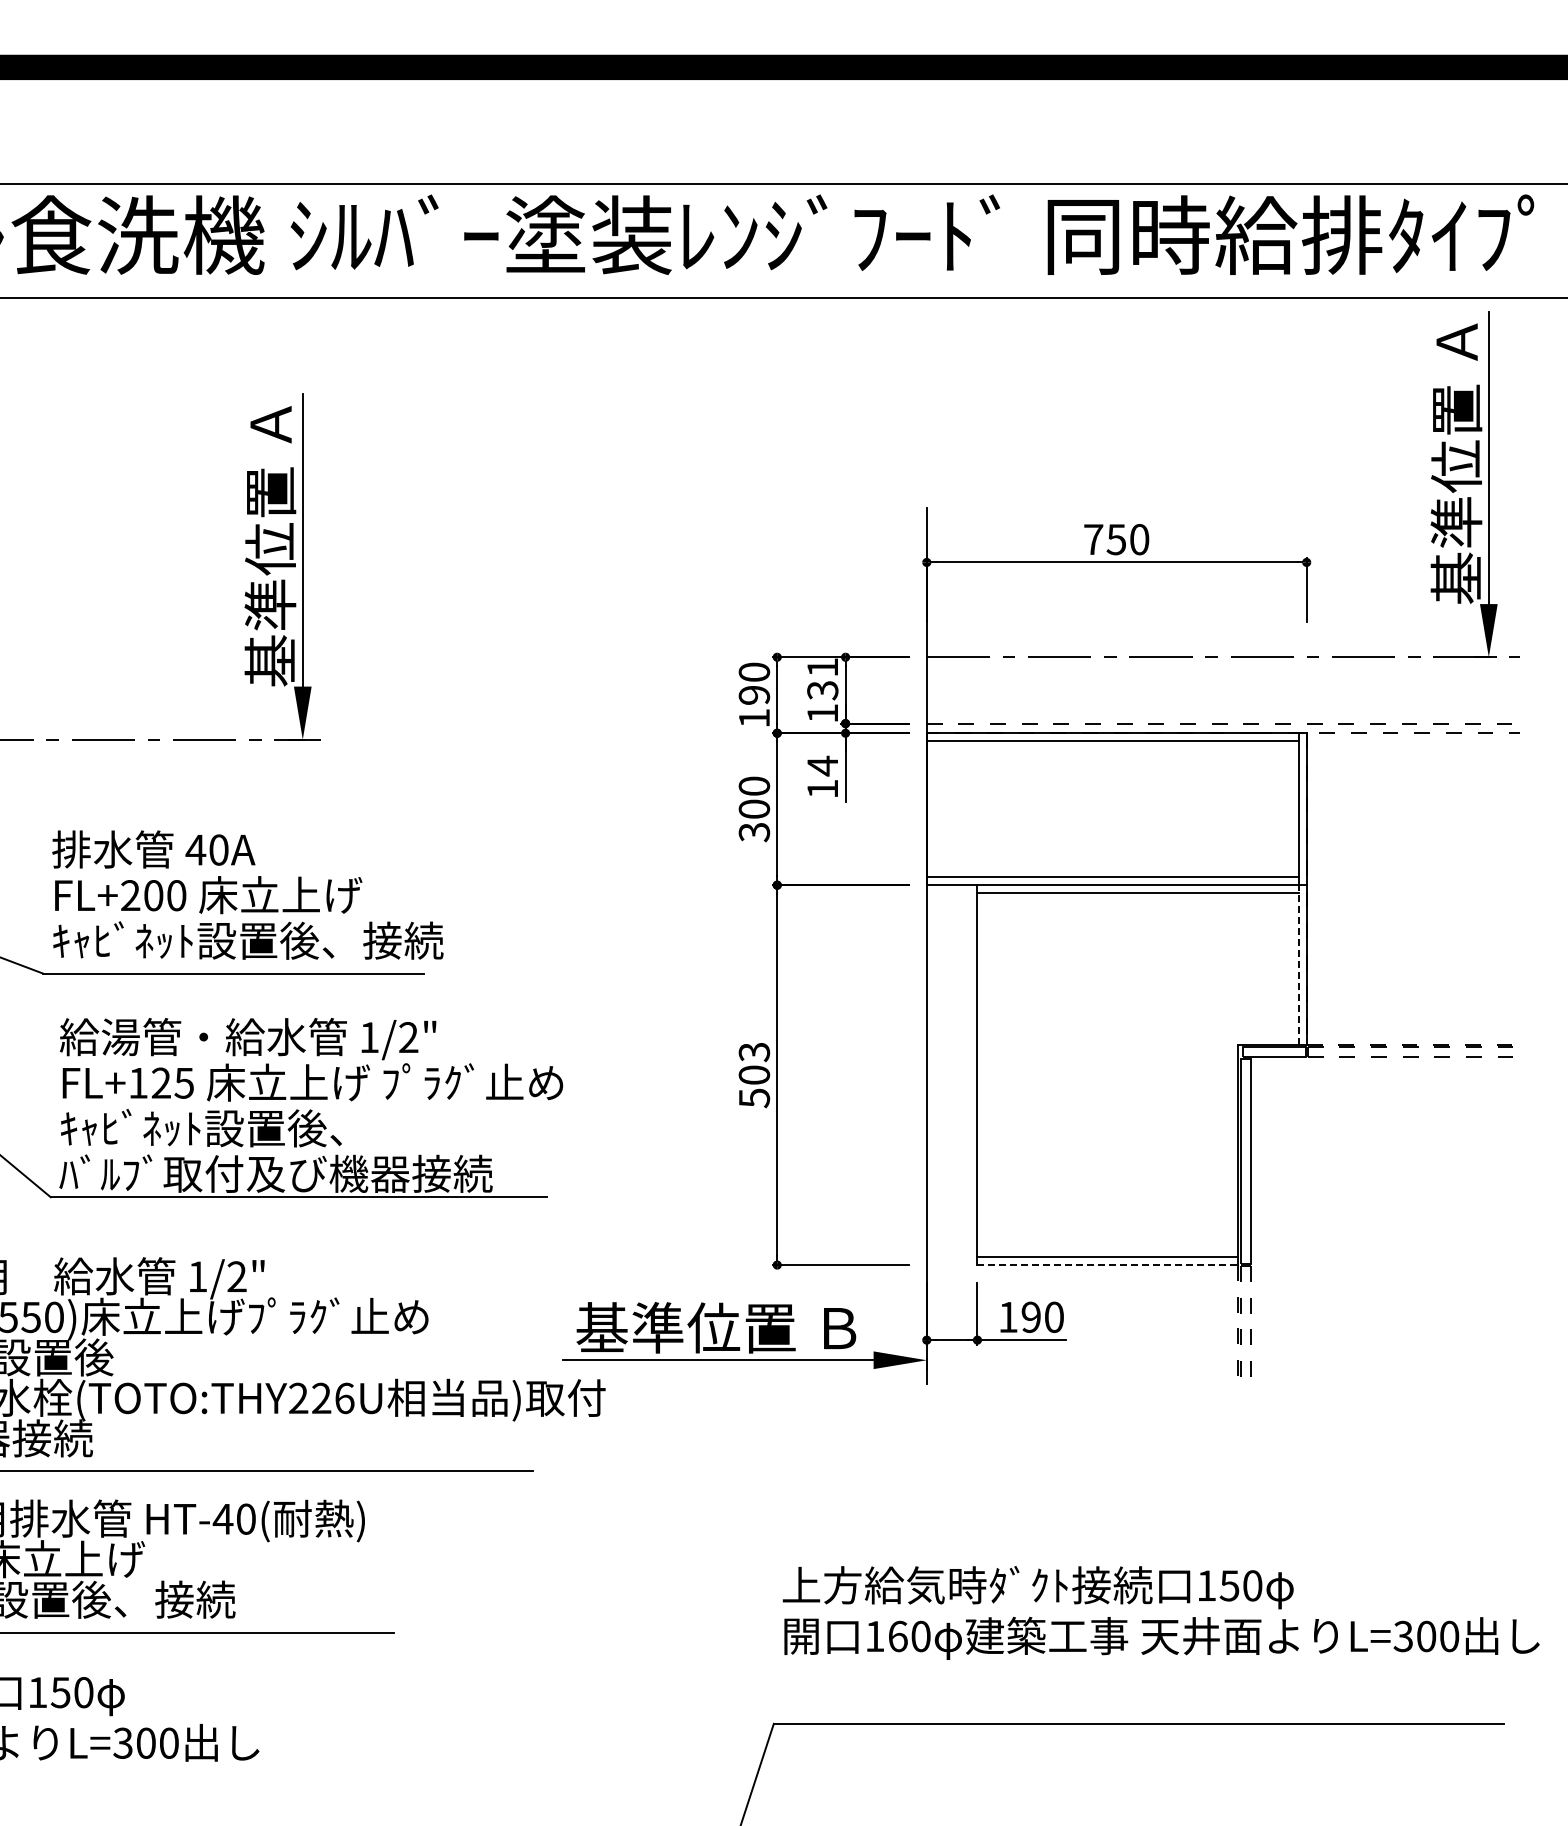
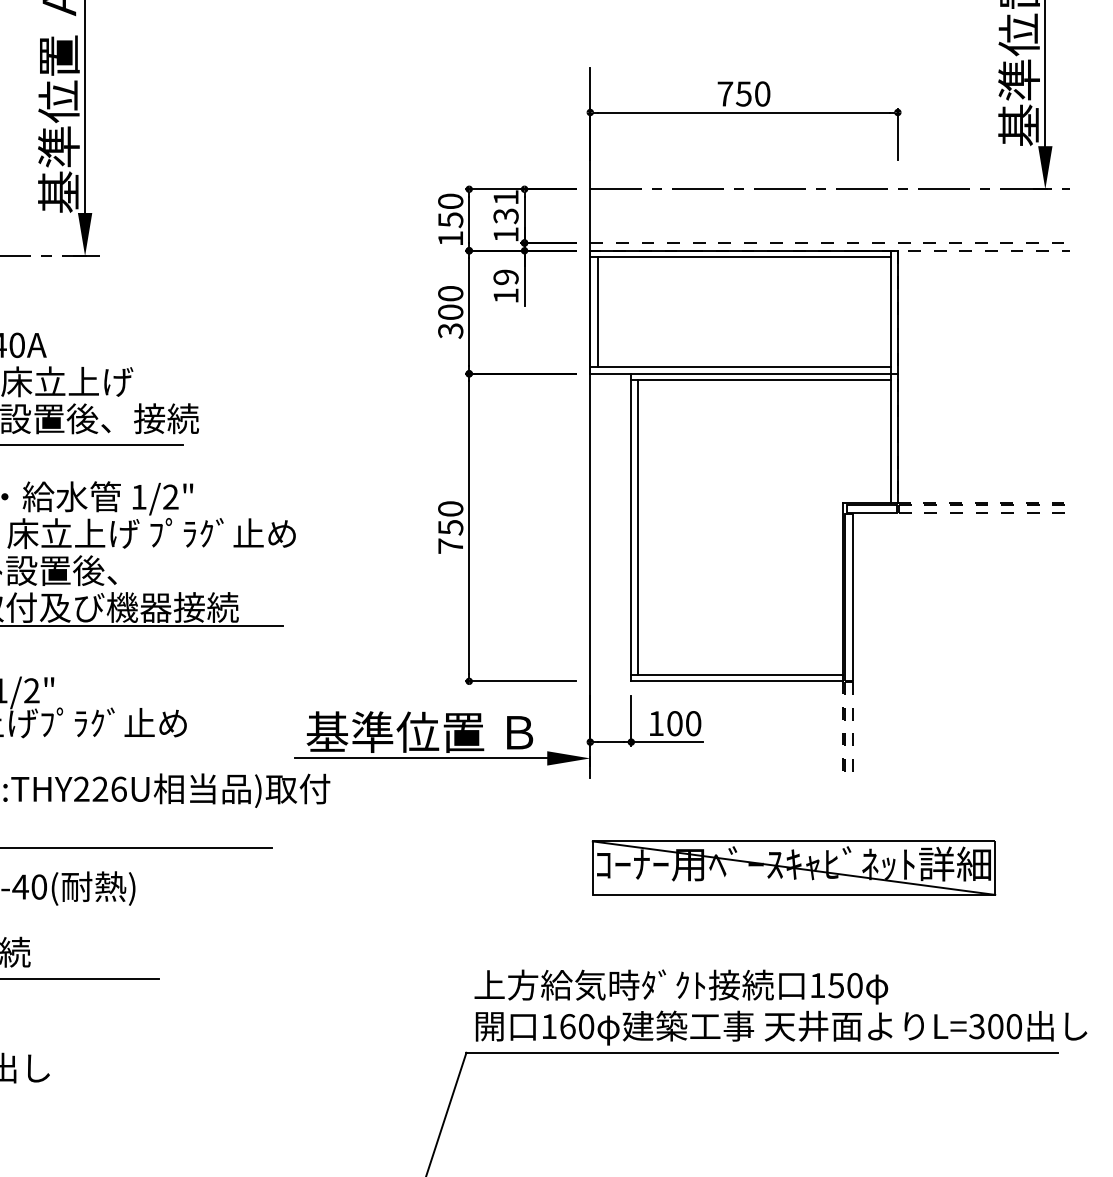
text: (754, 695) -> (450, 220), 190 -> 150
text: (822, 765) -> (505, 276), 14 -> 19
line: (935, 809) -> (597, 312), added
line: (1298, 964) -> (891, 438), dashed -> solid
line: (985, 1074) -> (637, 527), added
text: (754, 1075) -> (450, 527), 503 -> 750
line: (1108, 1265) -> (737, 681), dashed -> solid
text: (1030, 1316) -> (674, 722), 190 -> 100
part: (1178, 1495) -> (794, 867), added
text: (1160, 1612) -> (780, 1007), moved

